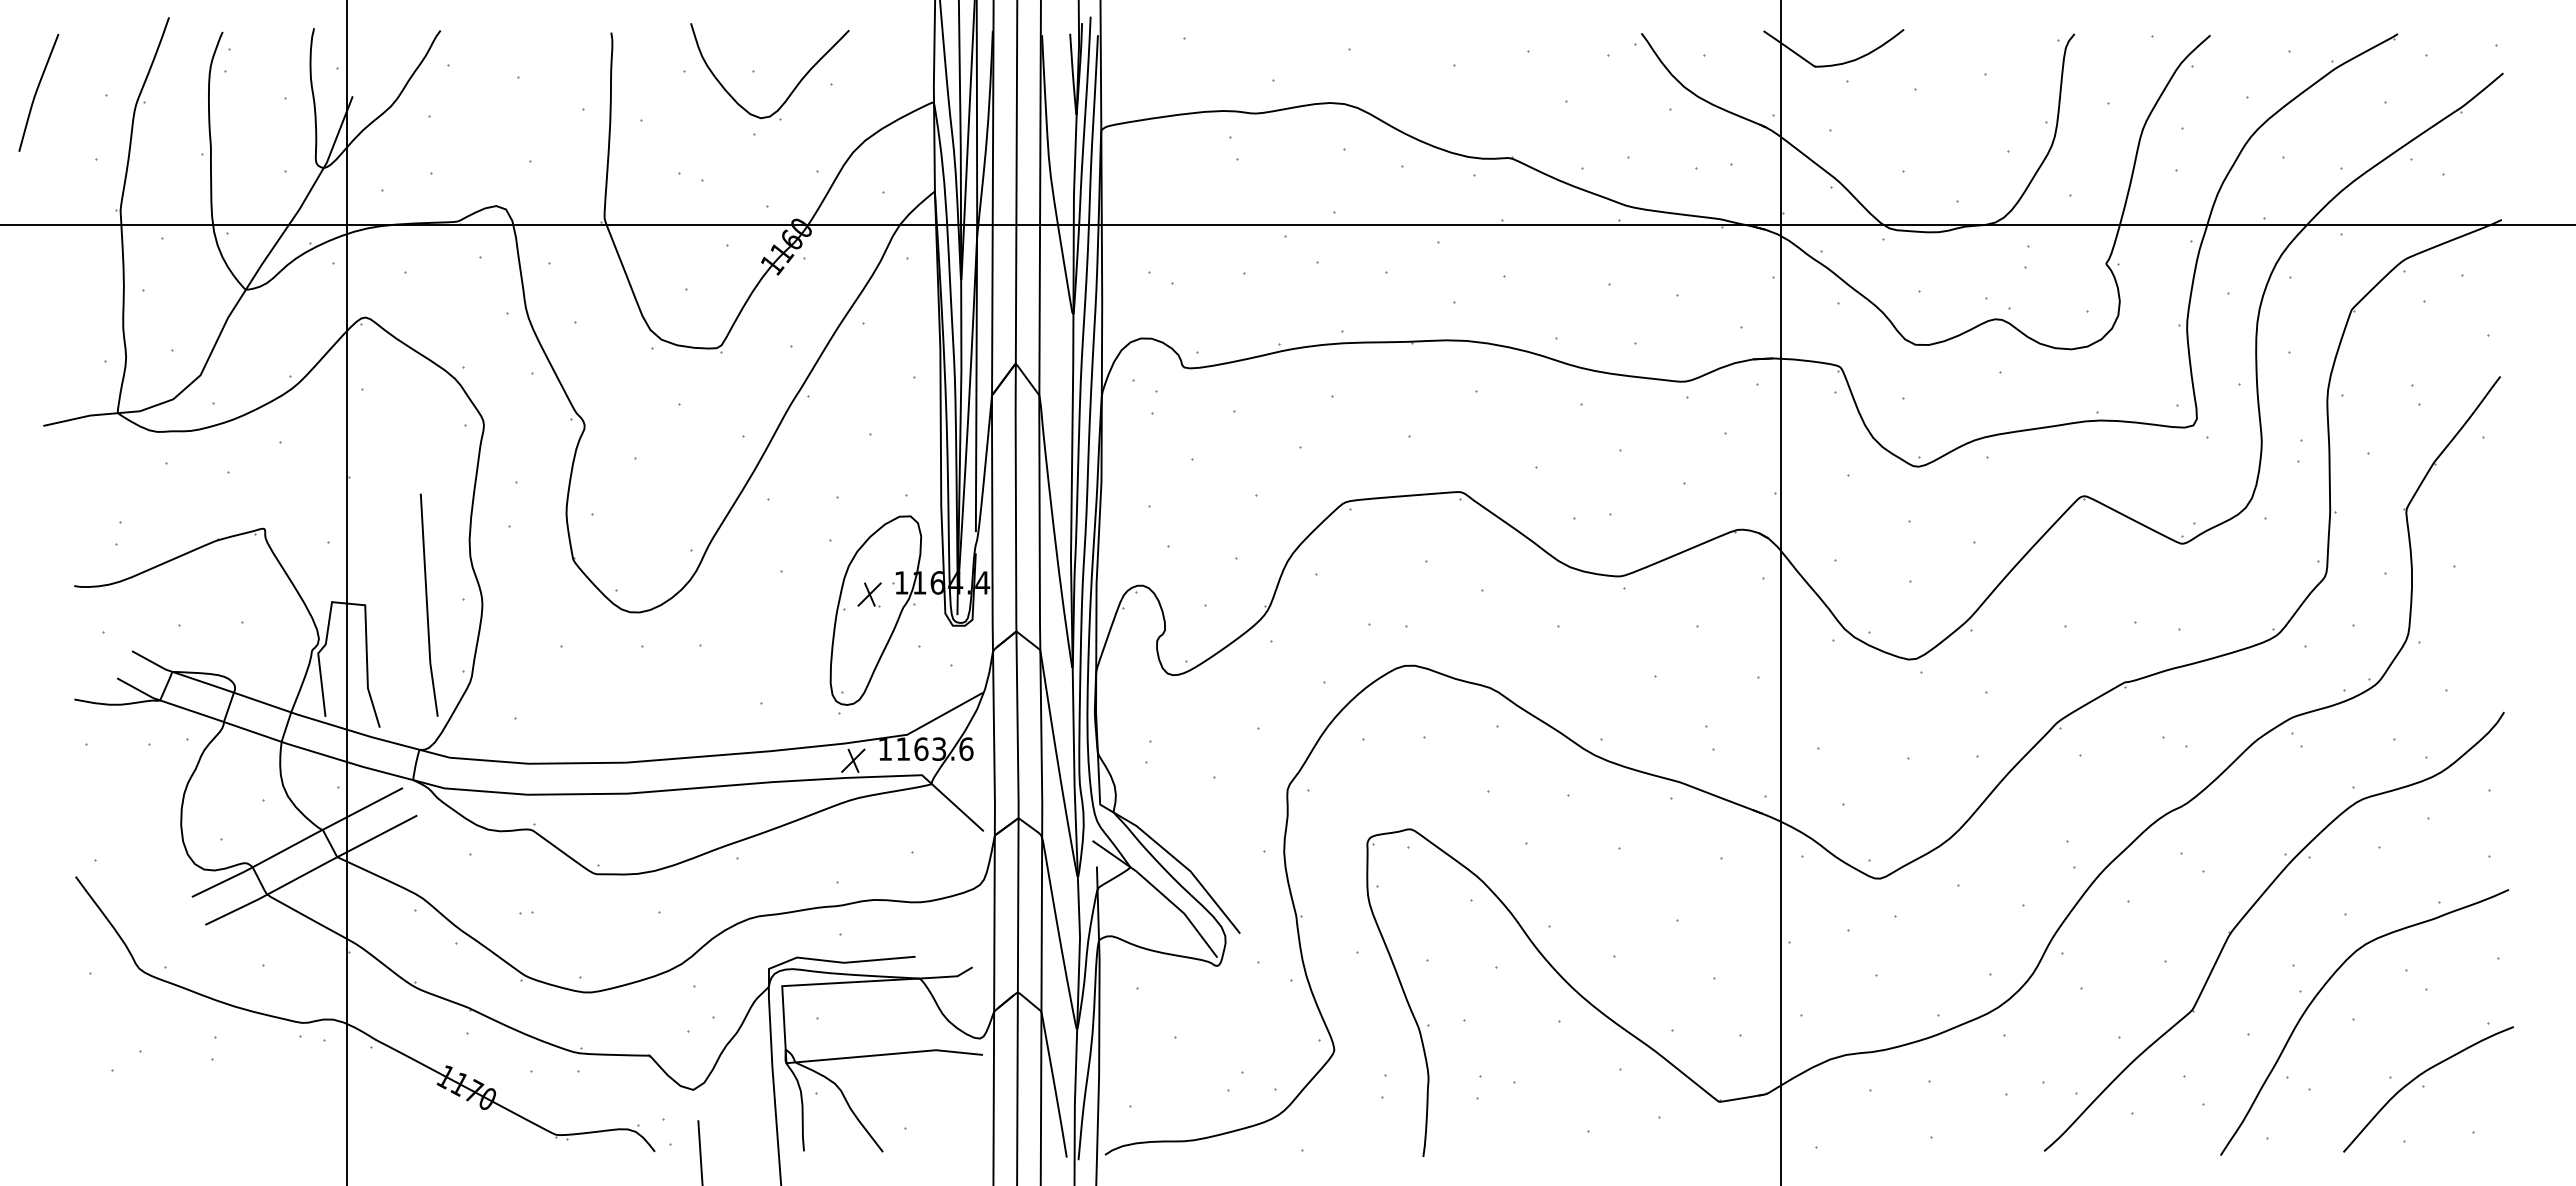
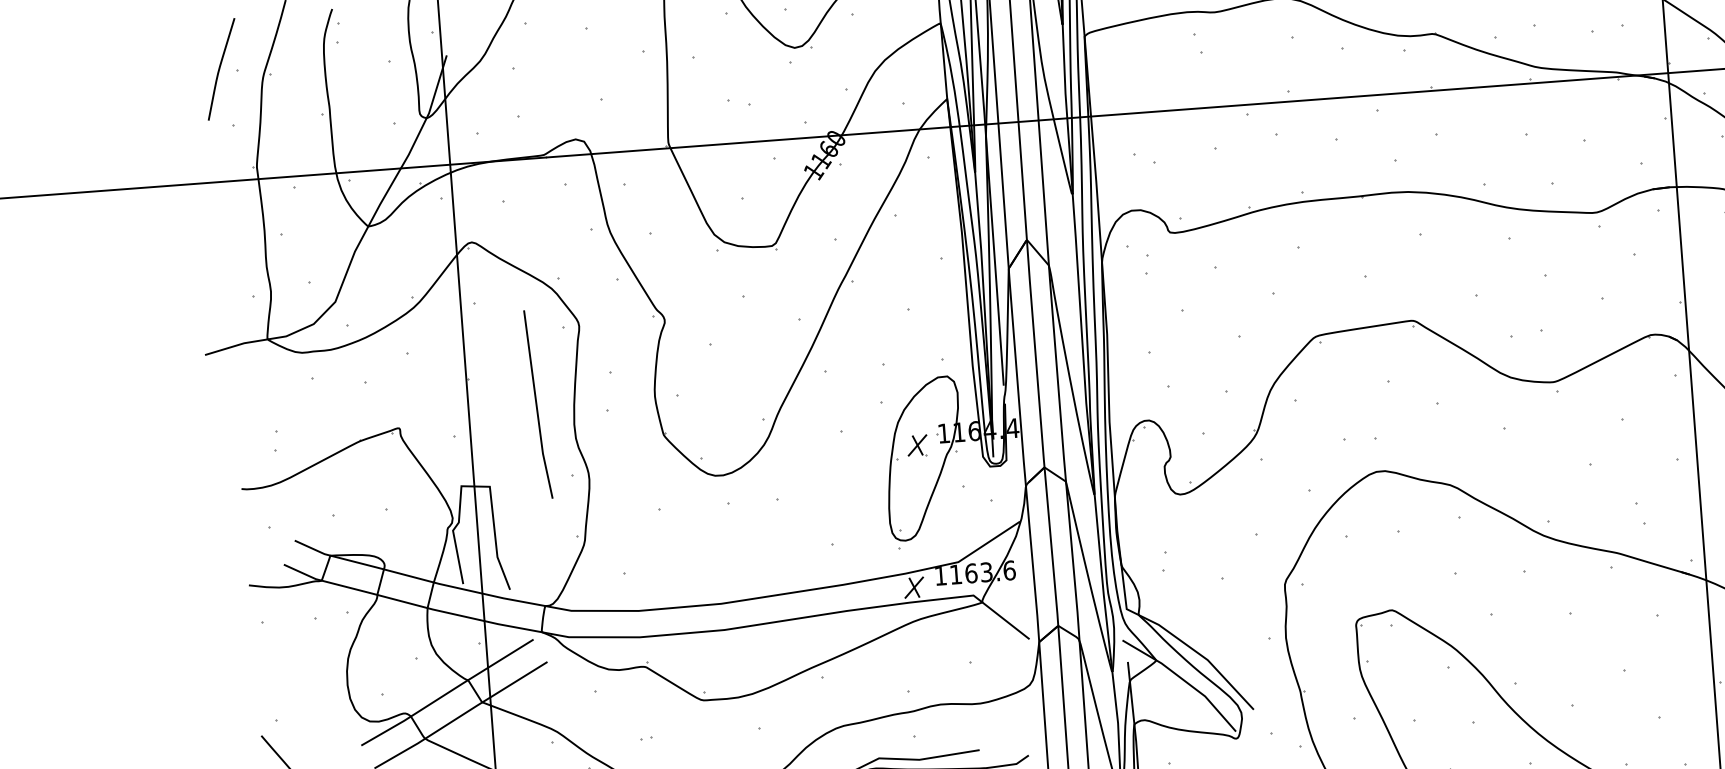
curve: (37, 92) -> (220, 69), moved
line: (427, 604) -> (536, 404), moved

